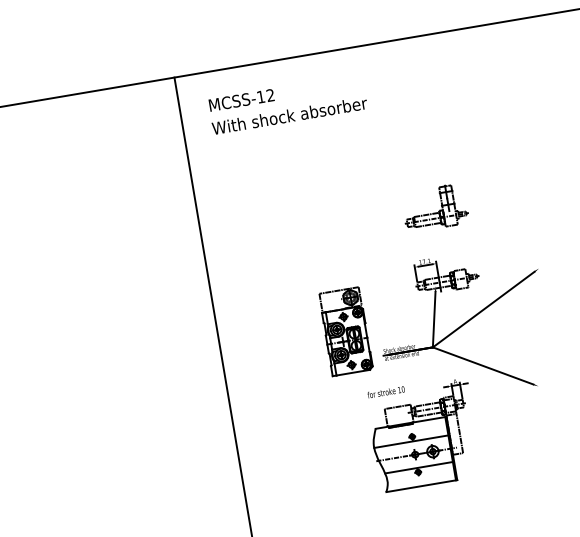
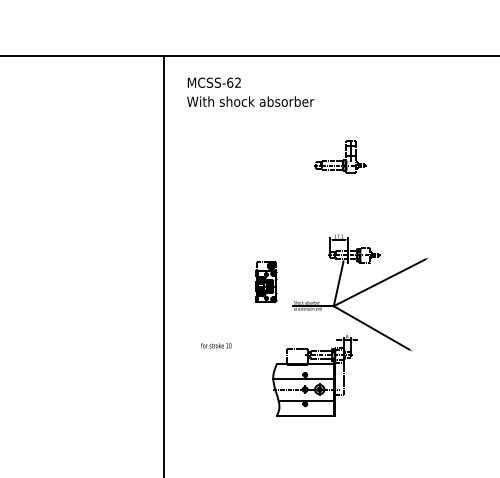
text: (261, 96) -> (230, 82), MCSS-12 -> MCSS-62
part: (435, 207) -> (340, 156), moved
part: (346, 331) -> (266, 281), size x0.6
text: (386, 391) -> (216, 345), moved

